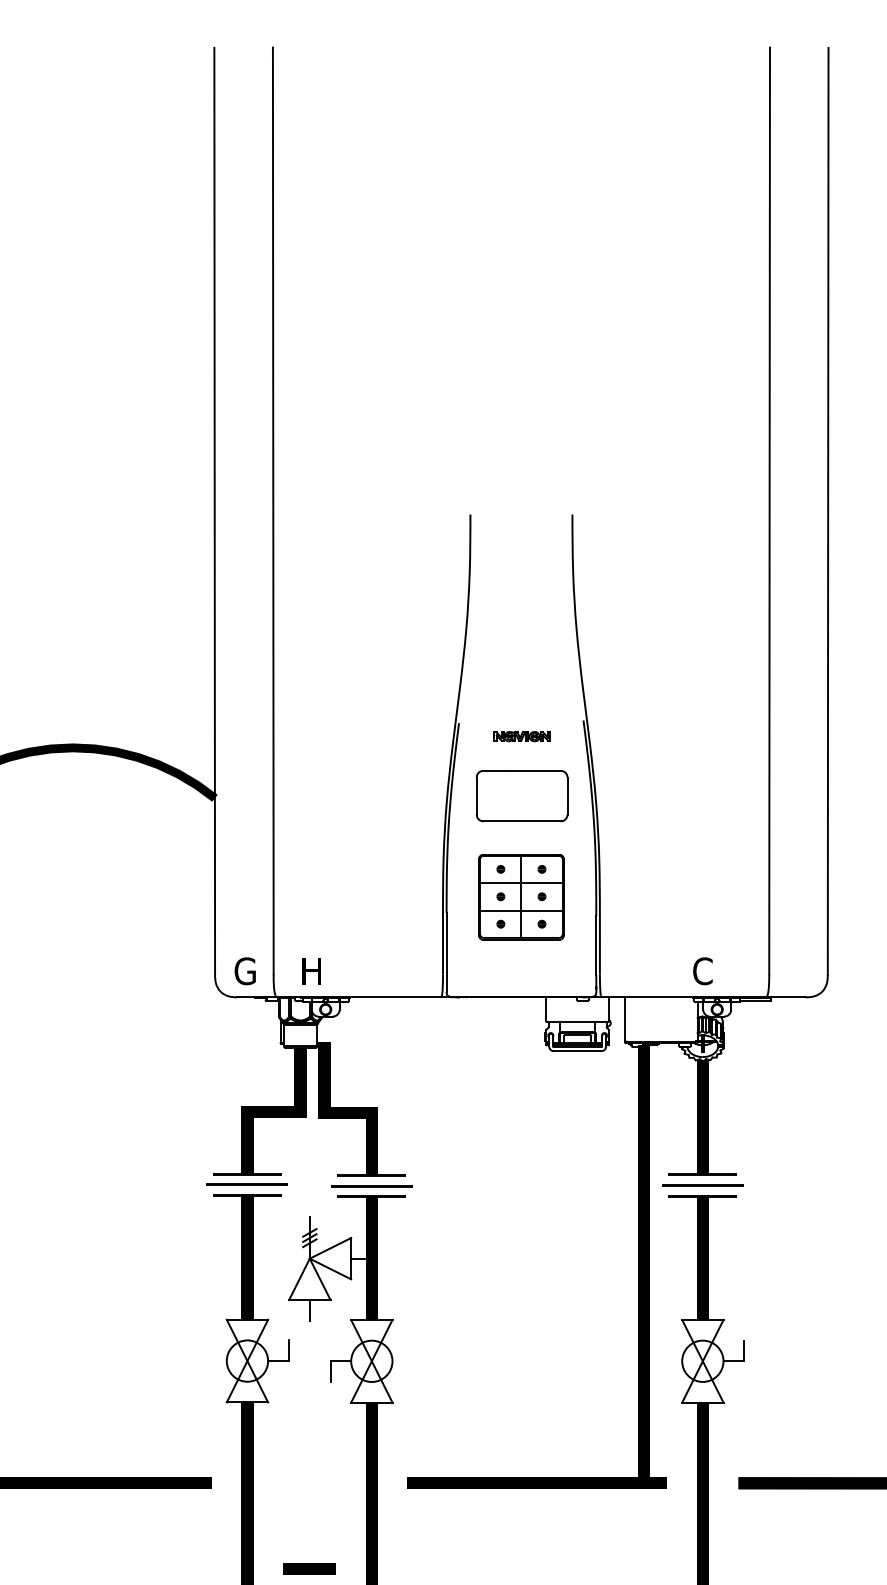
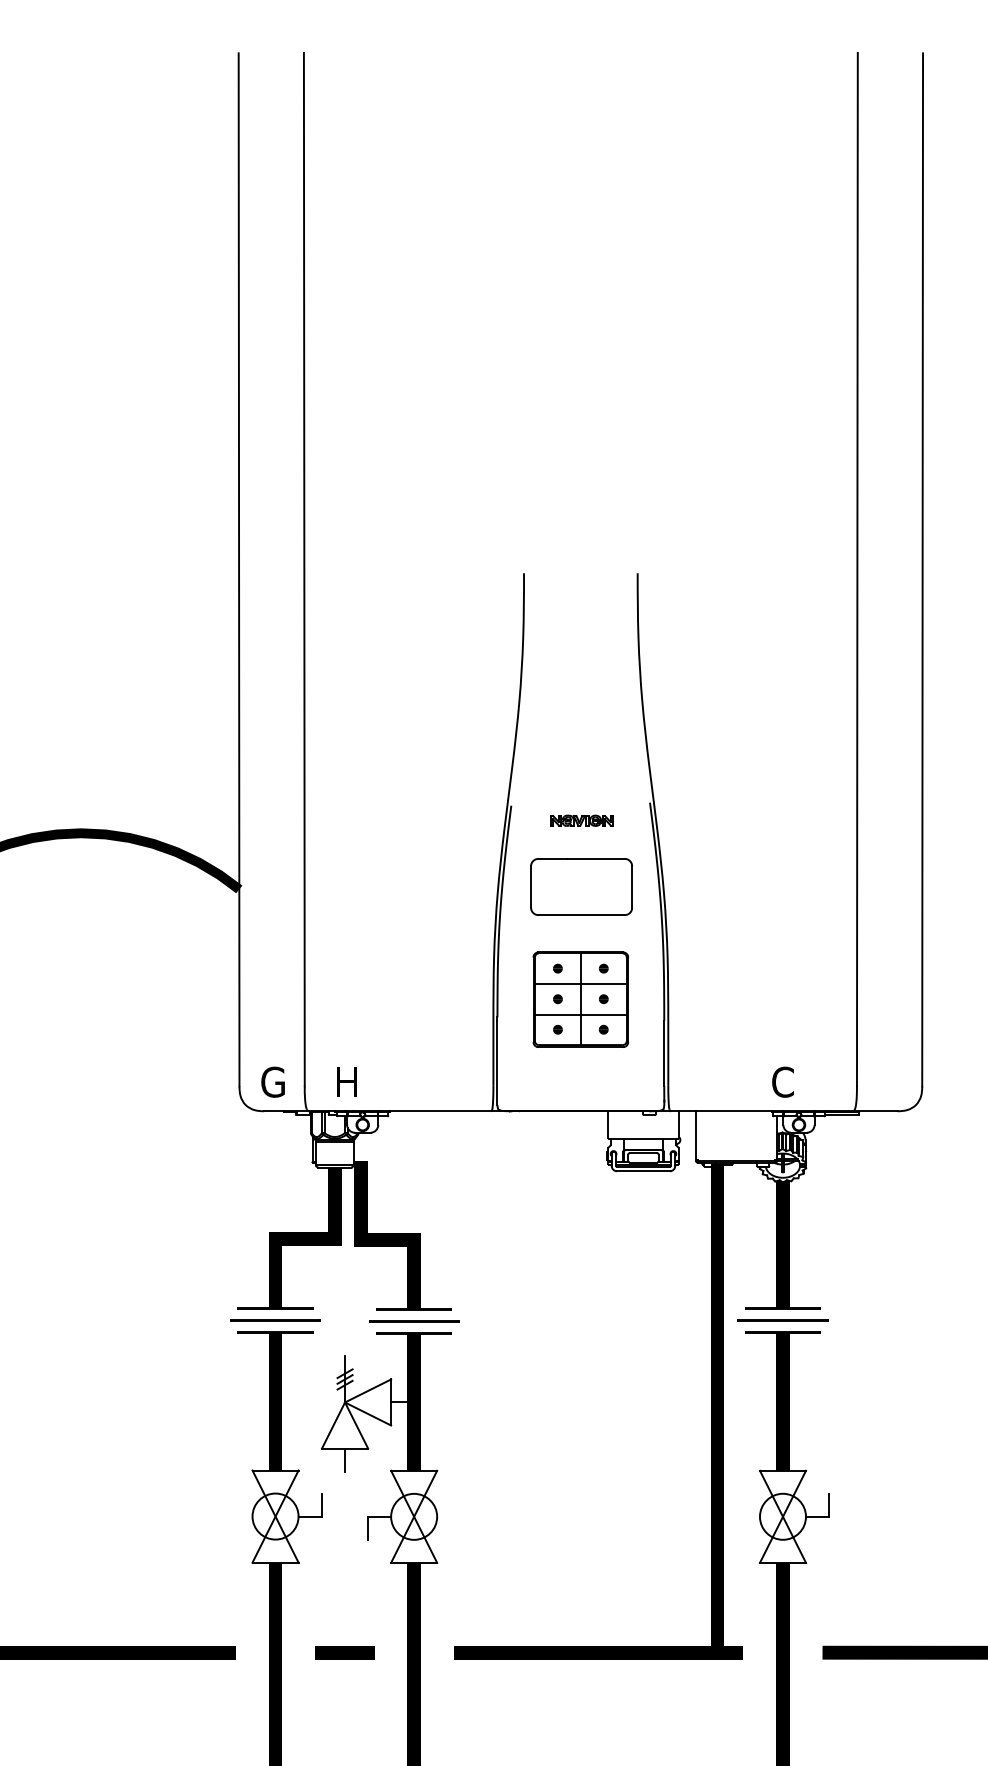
line: (309, 1568) -> (344, 1651), moved

